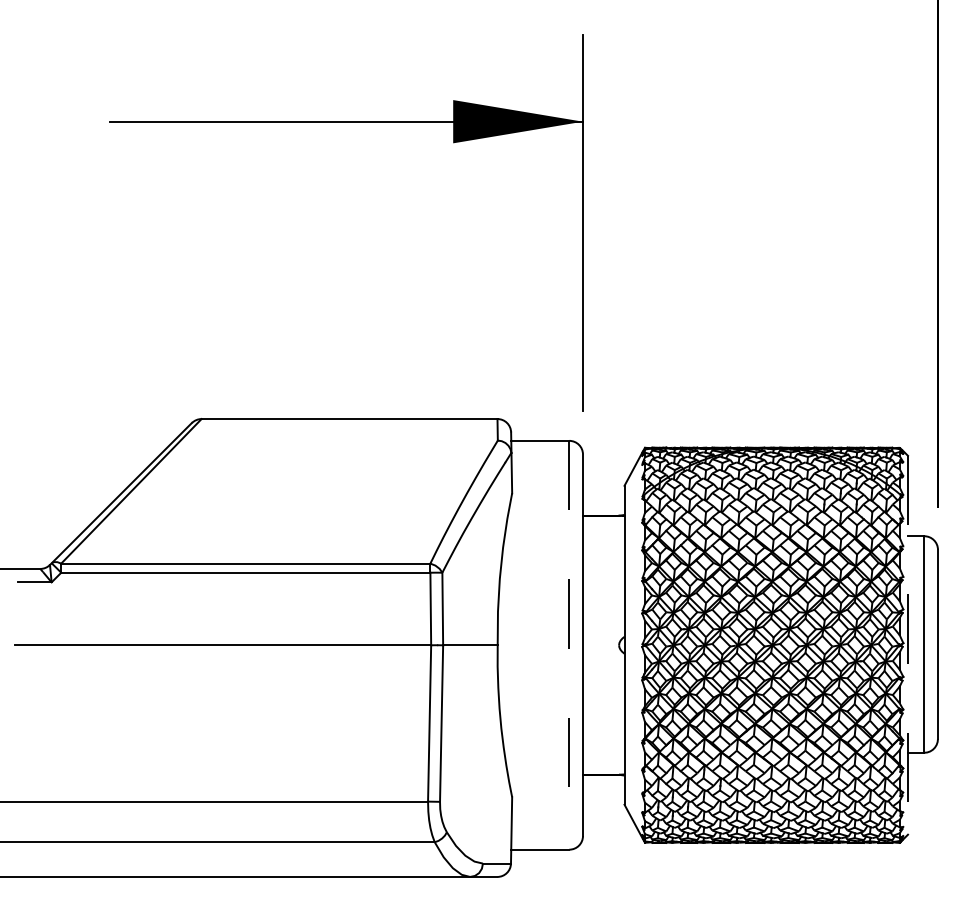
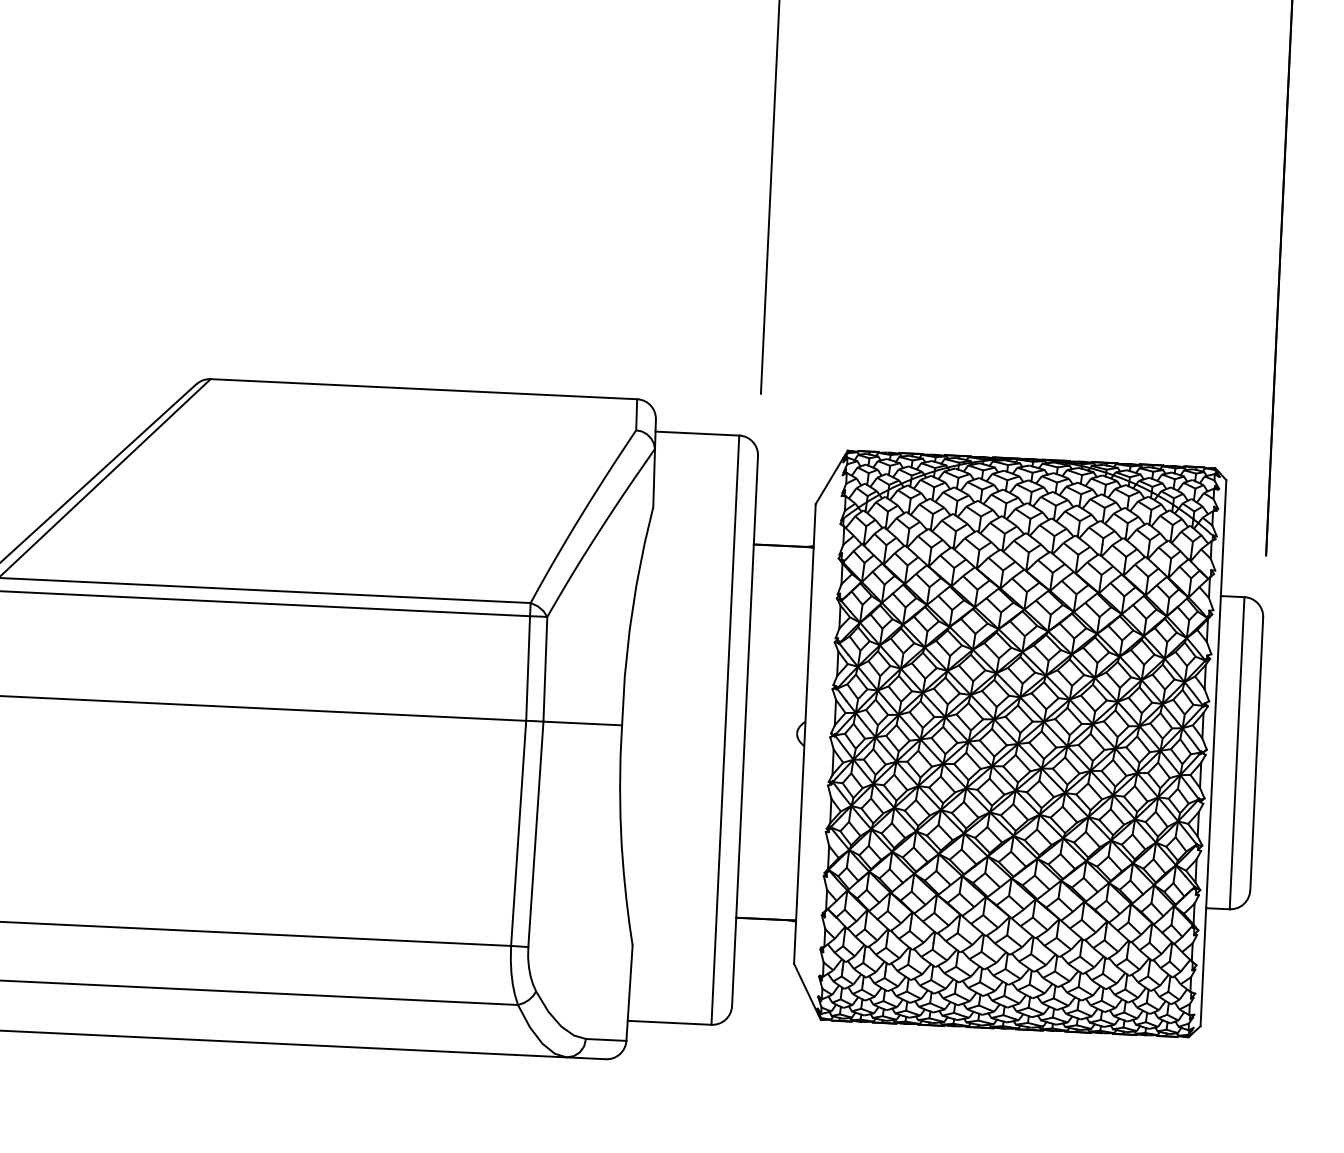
line: (569, 645) -> (725, 730), dashed -> solid
line: (908, 645) -> (1214, 753), dashed -> solid

